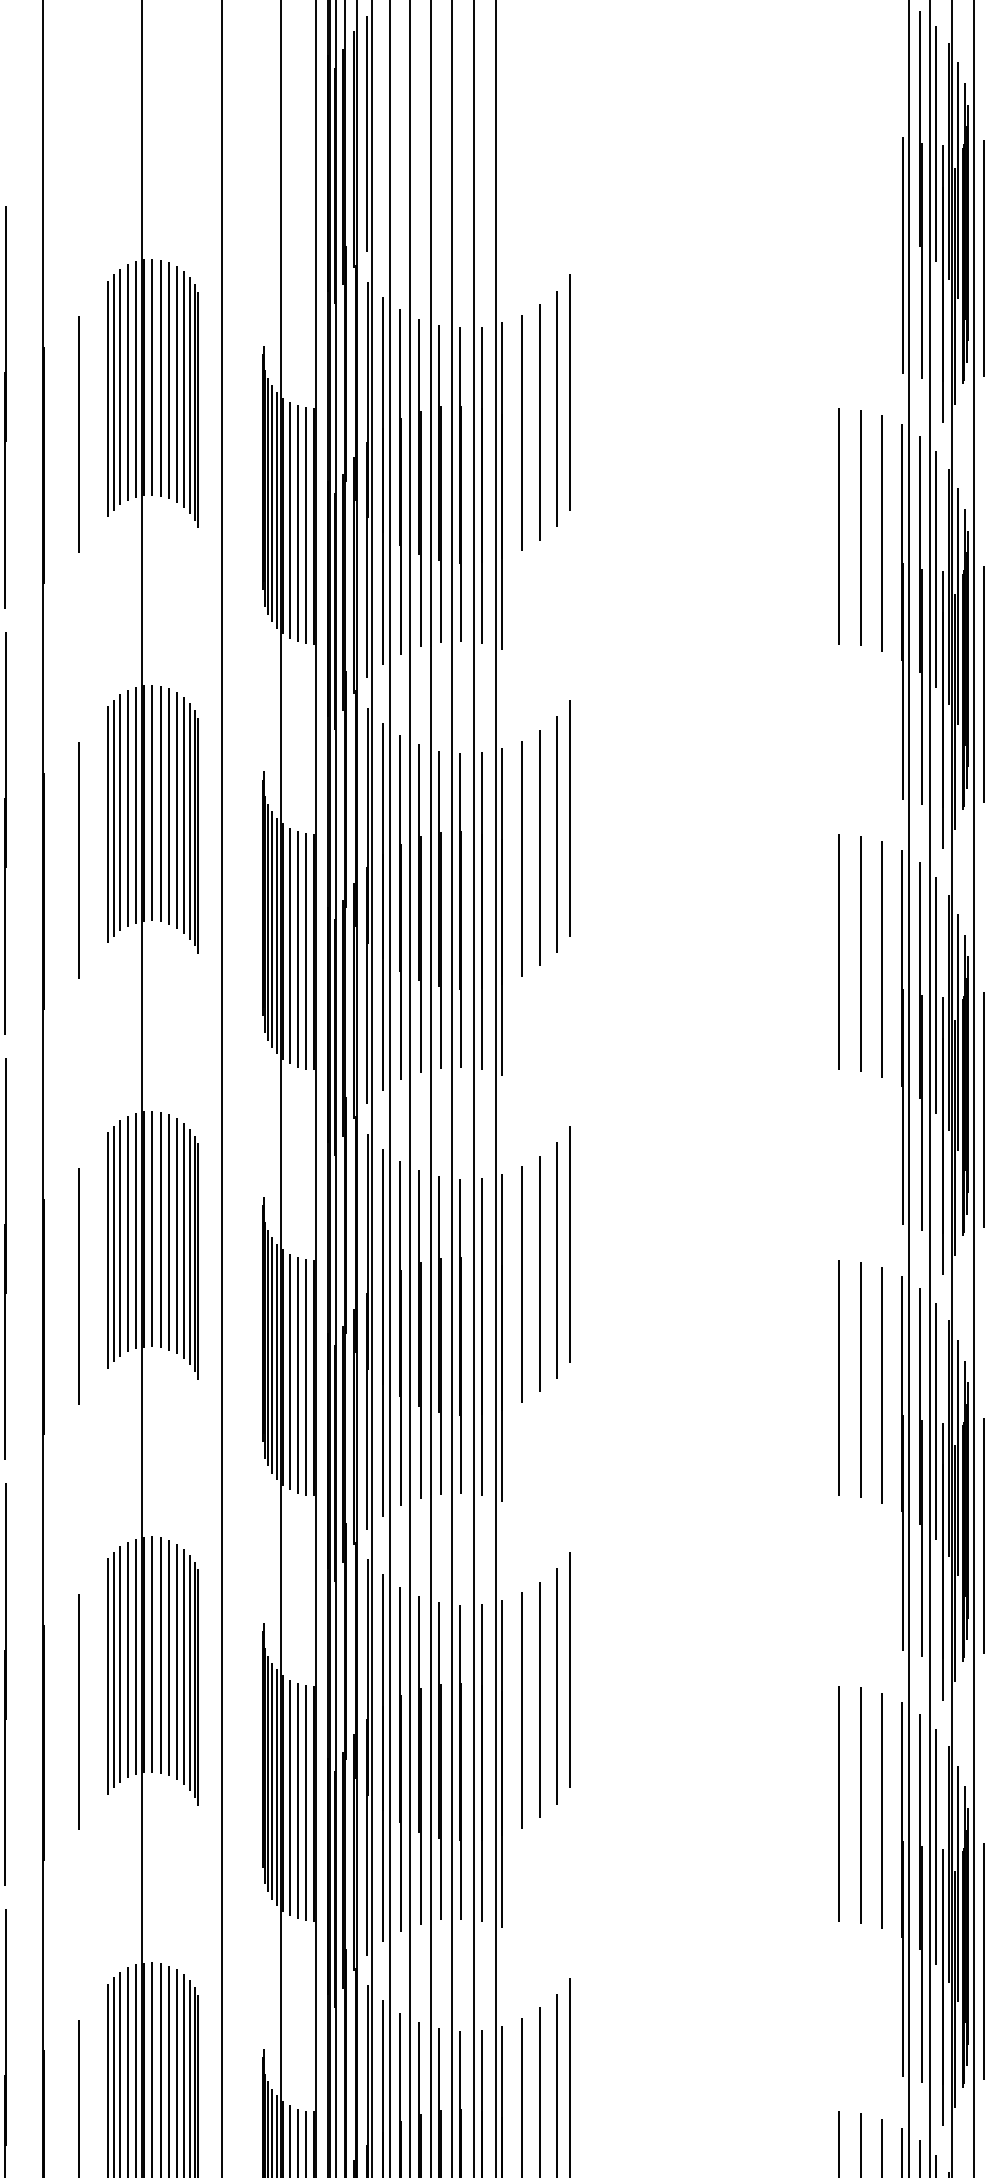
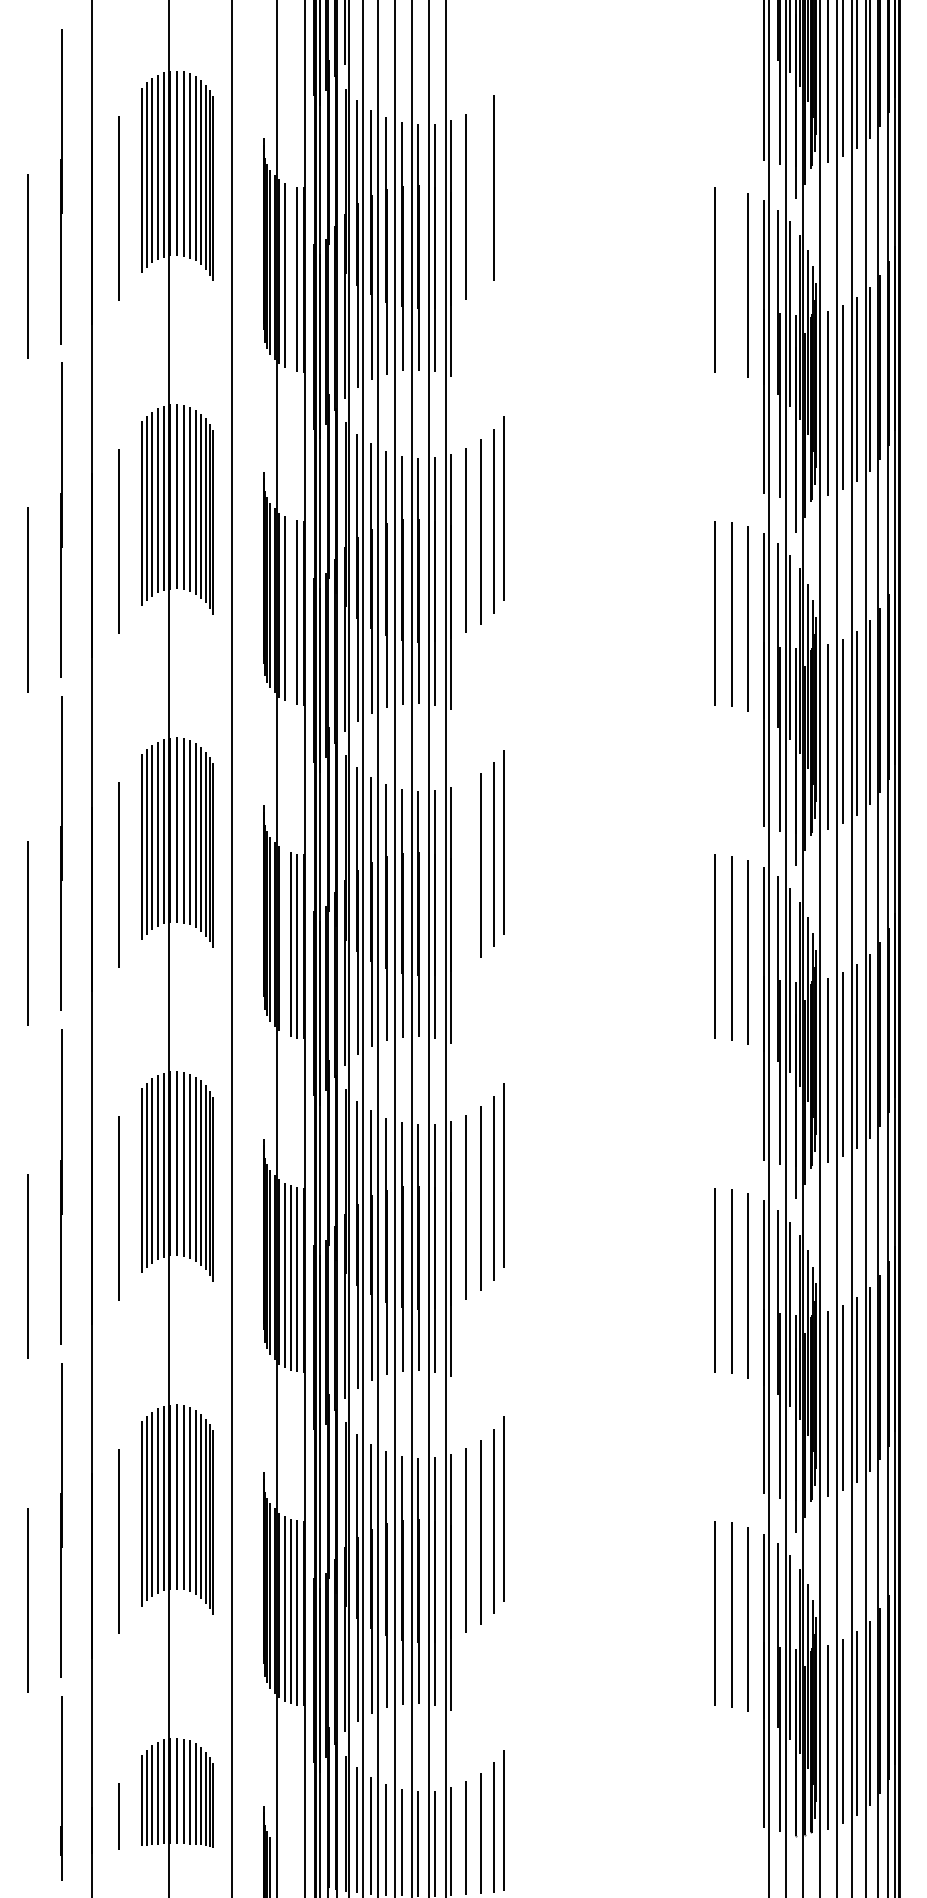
line: (570, 391) -> (504, 174), removed
line: (539, 422) -> (480, 198), removed
line: (297, 523) -> (290, 277), removed
line: (860, 528) -> (731, 281), removed
line: (297, 948) -> (290, 610), removed
line: (522, 1284) -> (466, 873), removed
line: (289, 1371) -> (284, 941), removed

